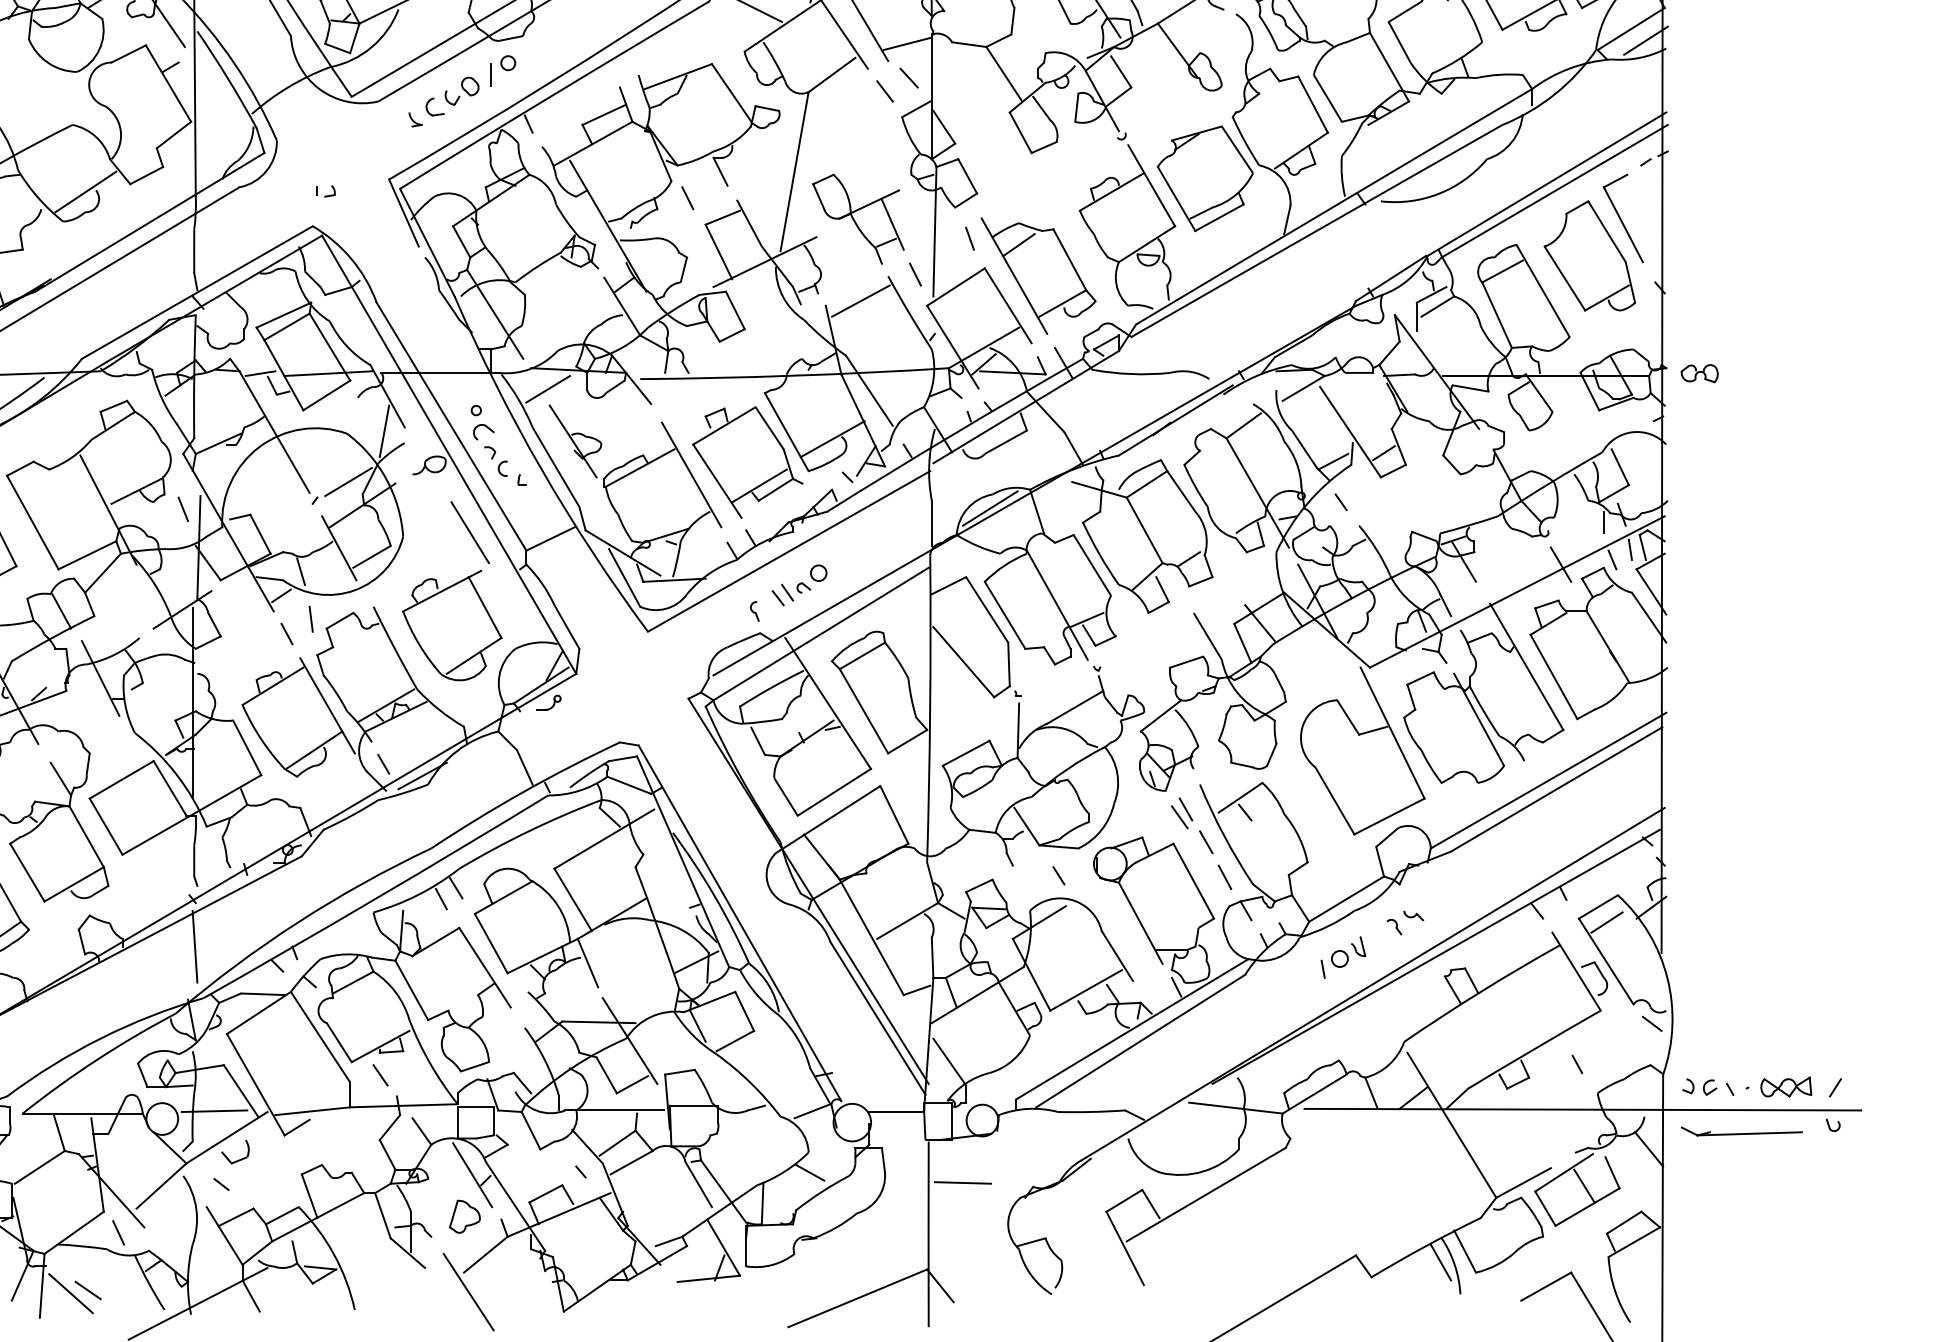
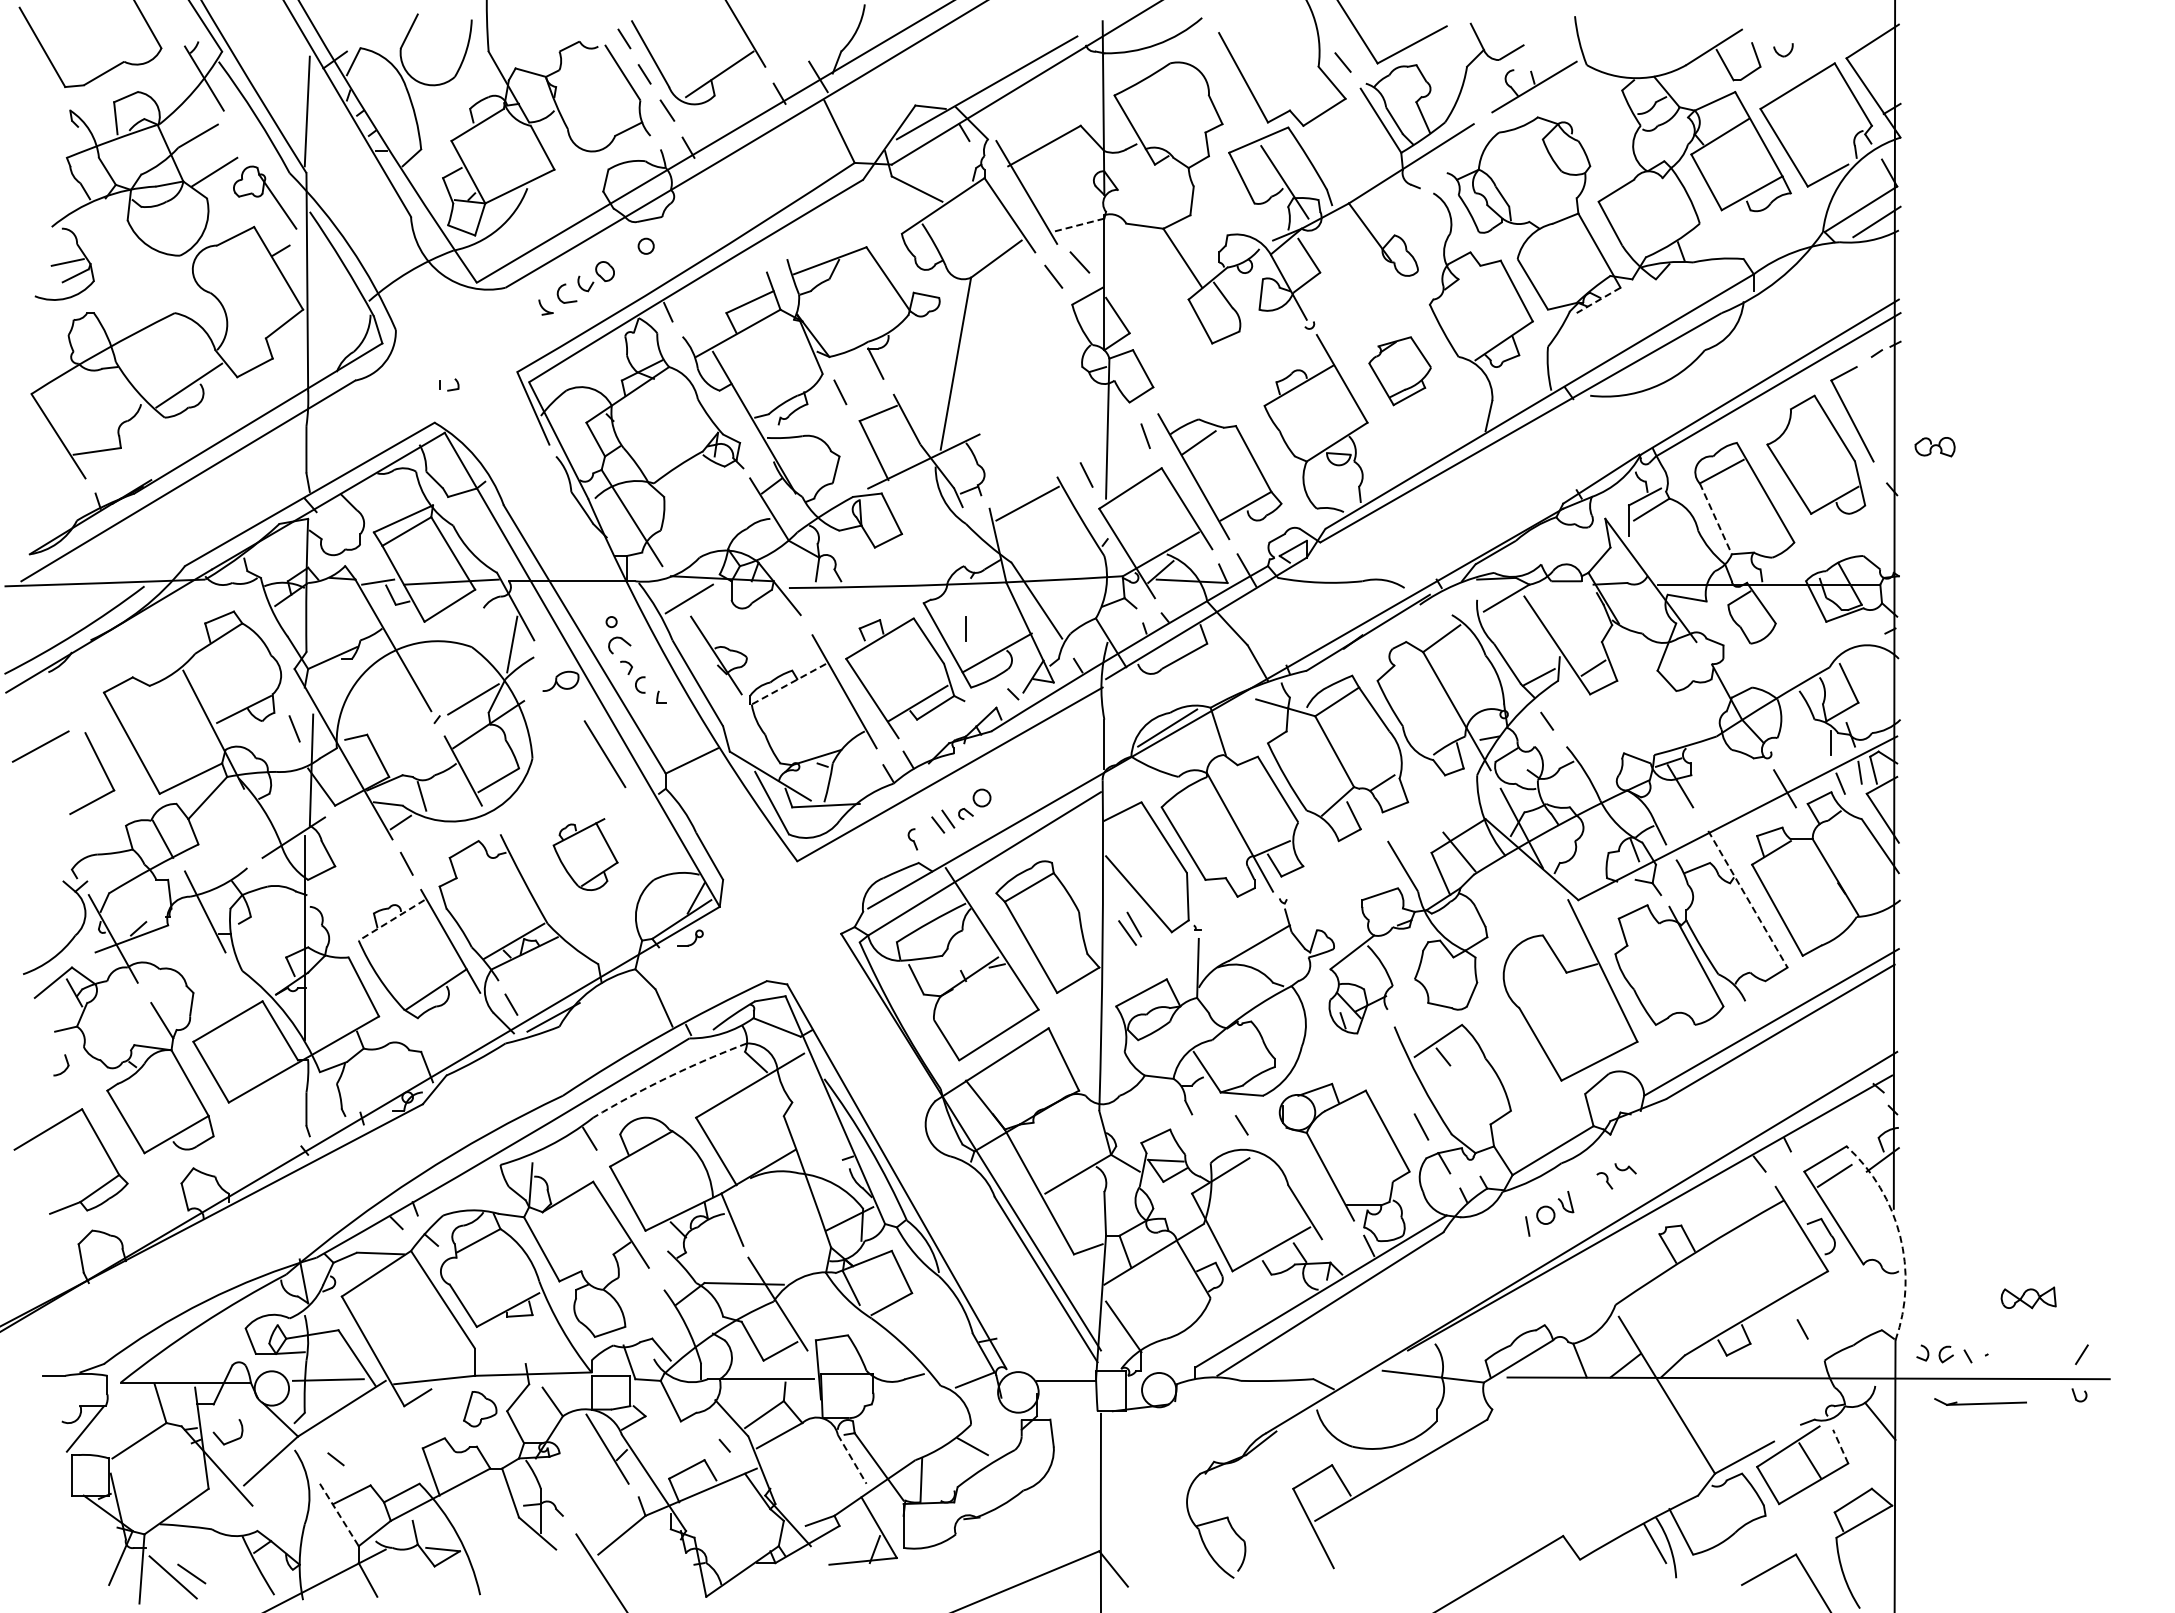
line: (906, 43) -> (1077, 225), solid -> dashed
line: (490, 74) -> (965, 628), moved
line: (1388, 113) -> (1598, 300), solid -> dashed
part: (1204, 178) -> (1399, 370), size x0.6
part: (857, 219) -> (1024, 415), removed
line: (1496, 314) -> (1715, 518), solid -> dashed
part: (1699, 373) -> (1934, 447), moved
line: (639, 468) -> (788, 684), solid -> dashed
line: (310, 618) -> (432, 847), removed
part: (452, 625) -> (585, 854), size x0.6
line: (1526, 667) -> (1747, 899), solid -> dashed
line: (272, 686) -> (391, 920), solid -> dashed
part: (1182, 813) -> (1130, 928), moved
arc: (528, 831) -> (668, 1077), solid -> dashed
line: (1206, 841) -> (1401, 1088), removed
line: (441, 899) -> (573, 1150), removed
line: (194, 946) -> (306, 1201), removed
arc: (1667, 978) -> (1900, 1236), solid -> dashed
line: (1652, 1023) -> (1883, 1285), removed
line: (380, 1075) -> (507, 1341), removed
part: (1786, 1086) -> (2028, 1297), moved
part: (1741, 1131) -> (1980, 1401), size x0.7
part: (238, 1159) -> (231, 1440), moved
line: (1612, 1172) -> (1840, 1446), solid -> dashed
line: (962, 1182) -> (1137, 1457), removed
line: (698, 1184) -> (852, 1459), solid -> dashed
part: (465, 1217) -> (480, 1409), moved
line: (118, 1232) -> (224, 1511), removed
line: (224, 1235) -> (339, 1514), solid -> dashed

